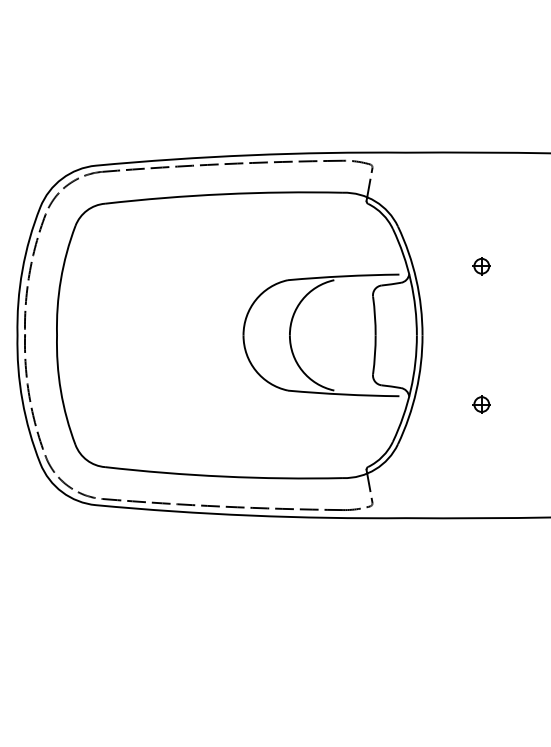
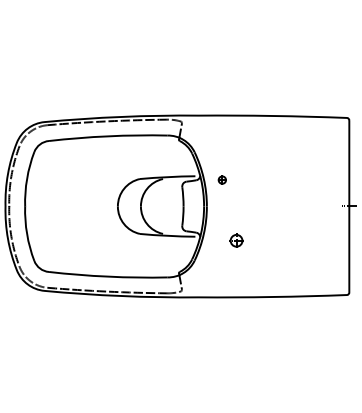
part: (480, 265) -> (221, 179), moved
part: (480, 403) -> (235, 240), size x1.6

